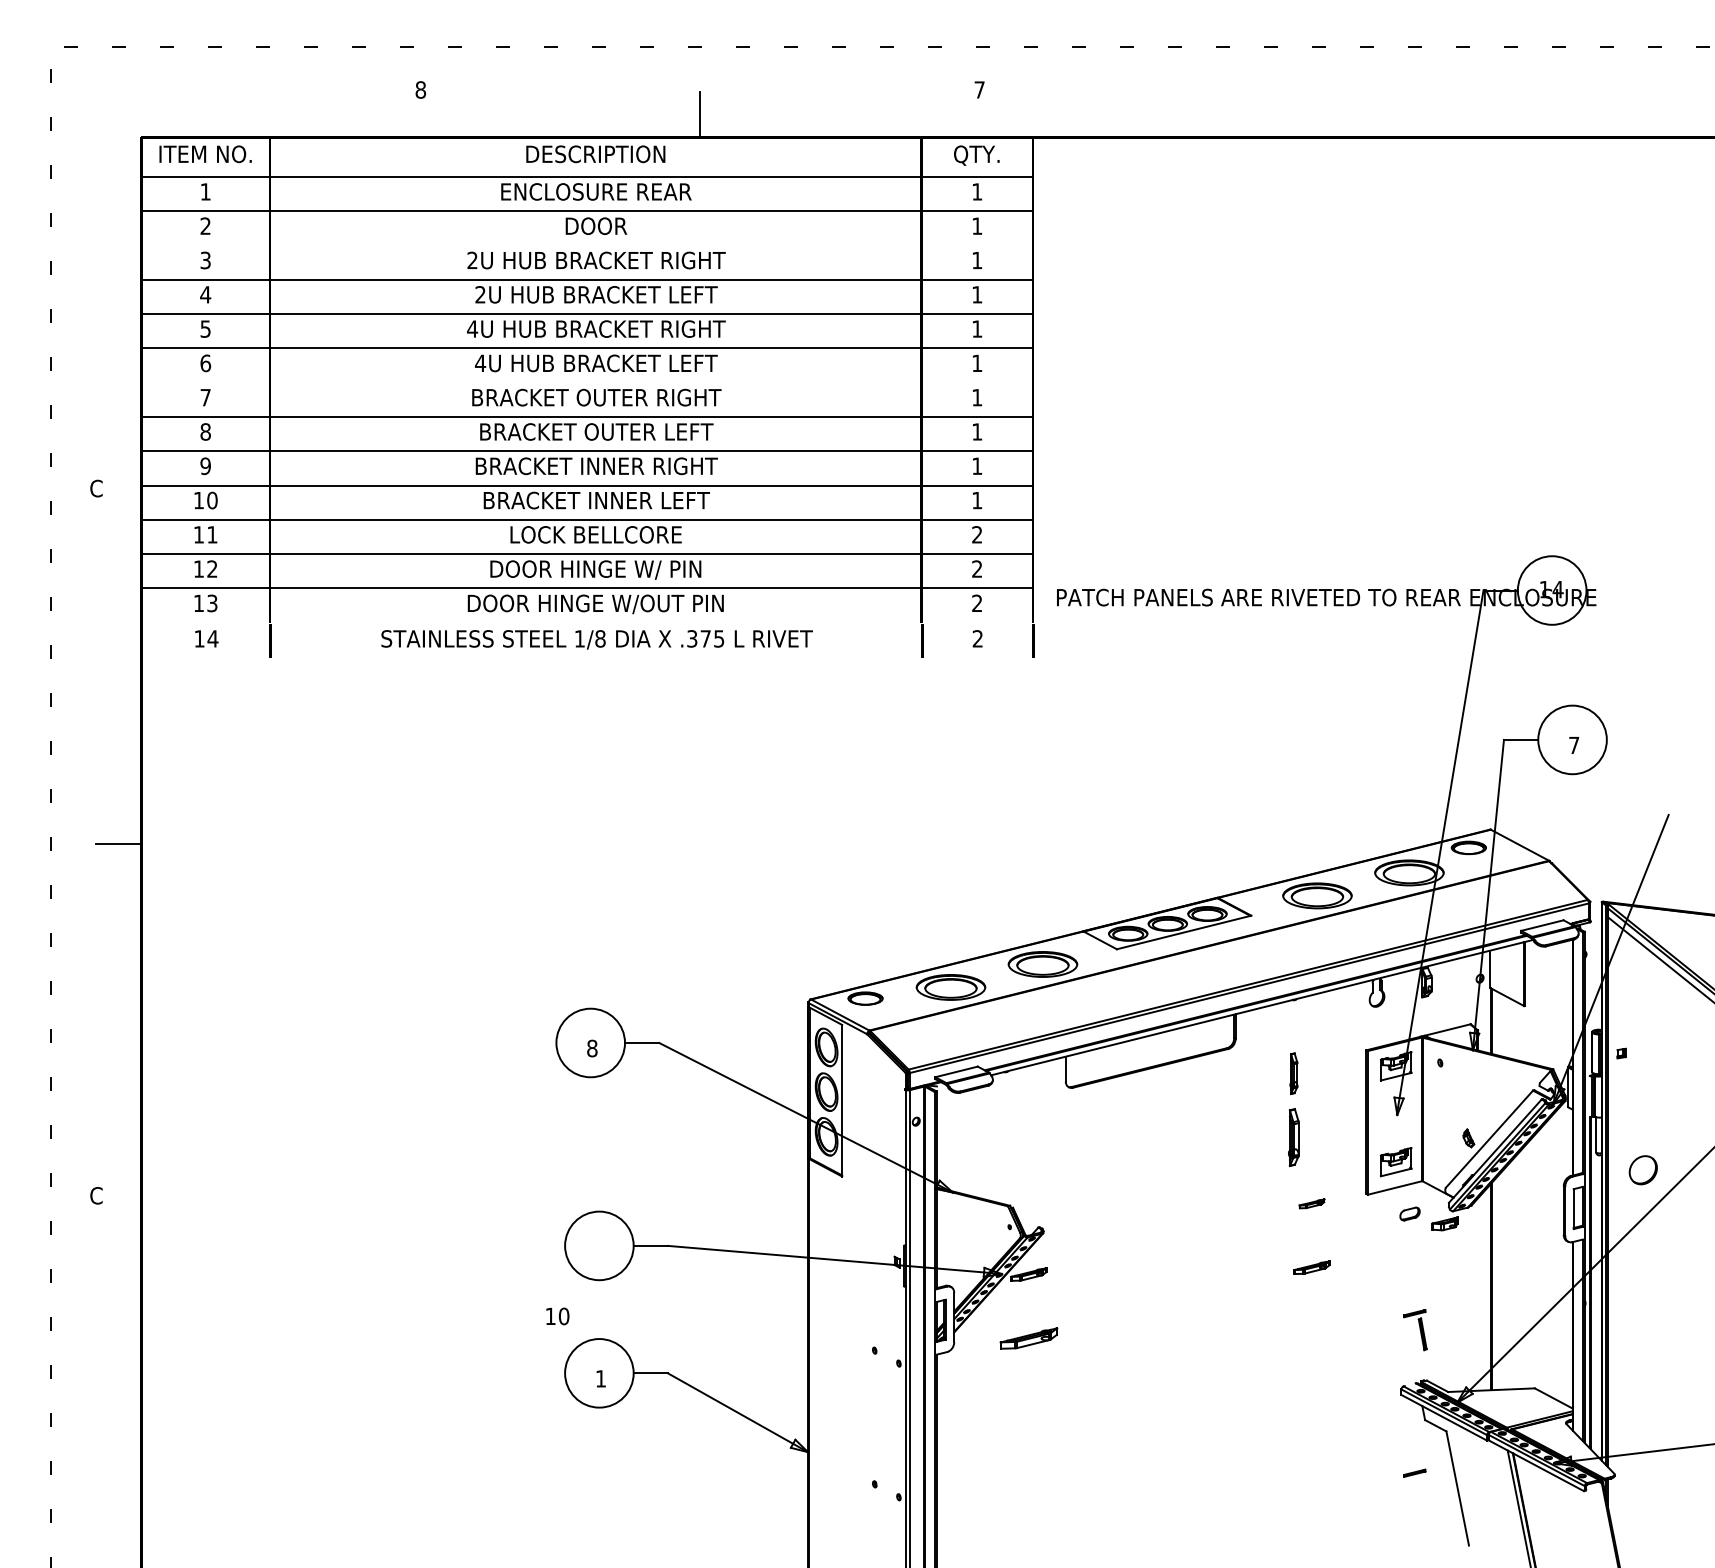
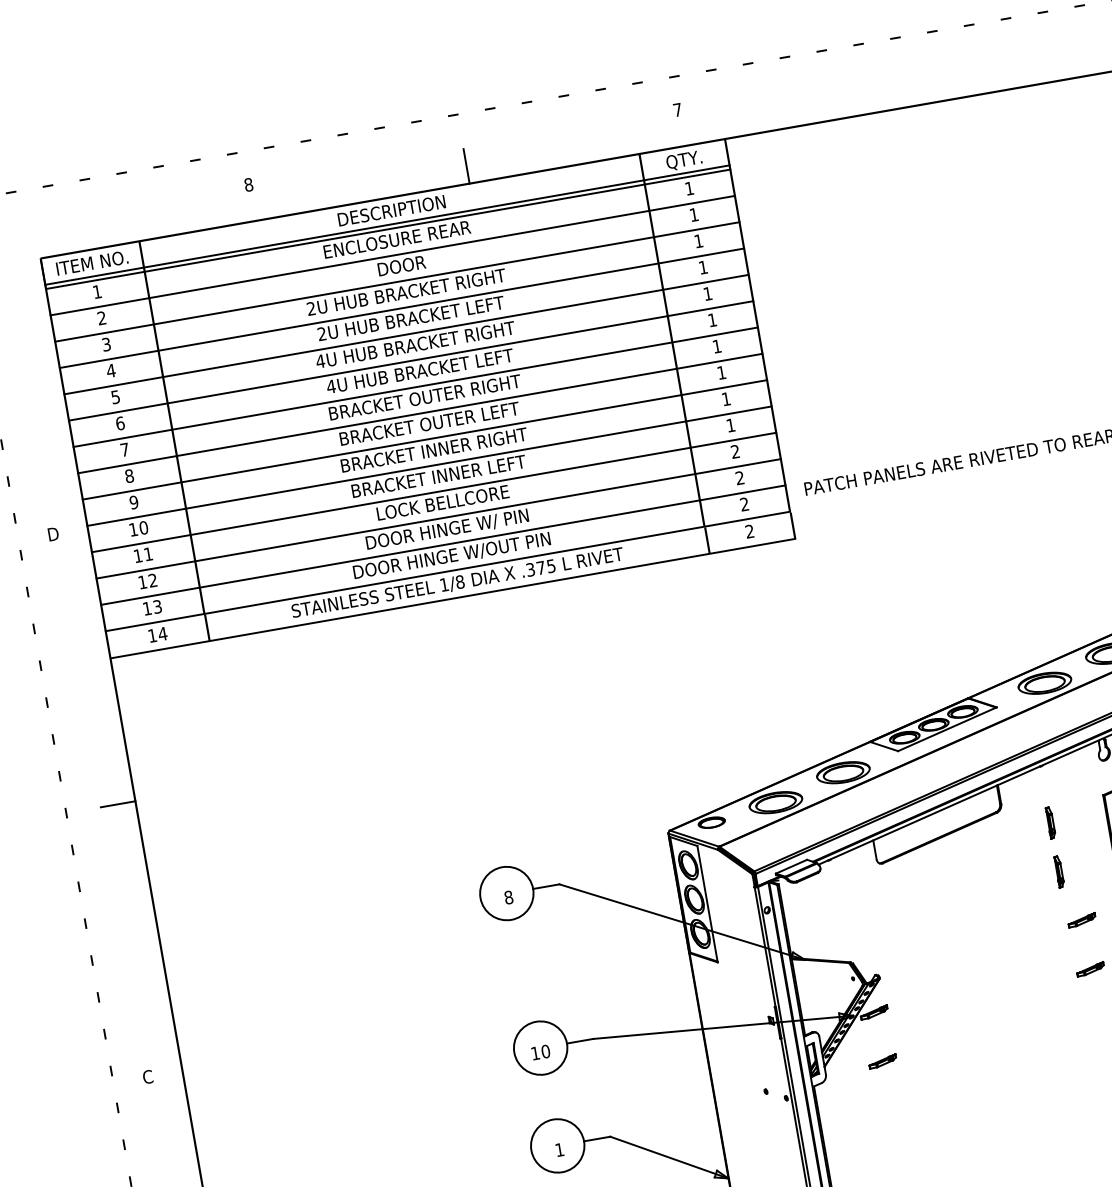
line: (587, 171) -> (387, 225), added
line: (587, 245) -> (397, 281), added
line: (587, 382) -> (415, 387), added
text: (96, 488) -> (53, 534), C -> D
line: (587, 622) -> (448, 571), added
line: (587, 658) -> (452, 598), added
part: (1293, 1137) -> (1058, 871), size x0.71
part: (1311, 1203) -> (1081, 920), size x1.43
text: (557, 1316) -> (540, 1052), moved
part: (1028, 1337) -> (882, 1060), size x0.62

